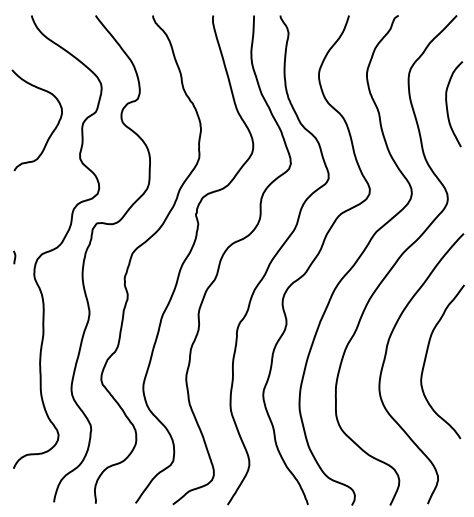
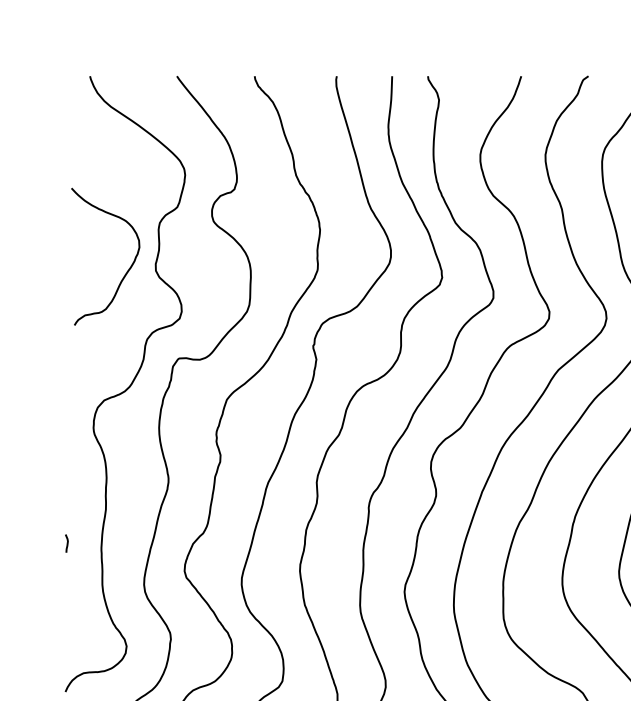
curve: (51, 132) -> (125, 273), moved
curve: (14, 257) -> (66, 543), moved

